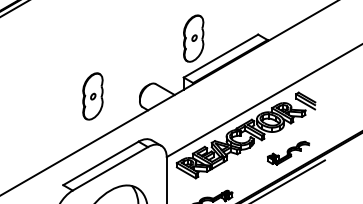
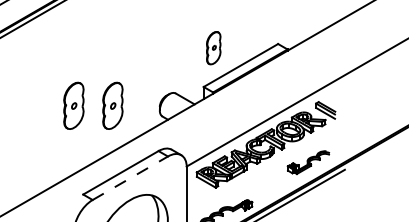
part: (193, 39) -> (213, 48), size x0.7
part: (53, 96) -> (73, 105), added
line: (110, 169) -> (130, 178), solid -> dashed

